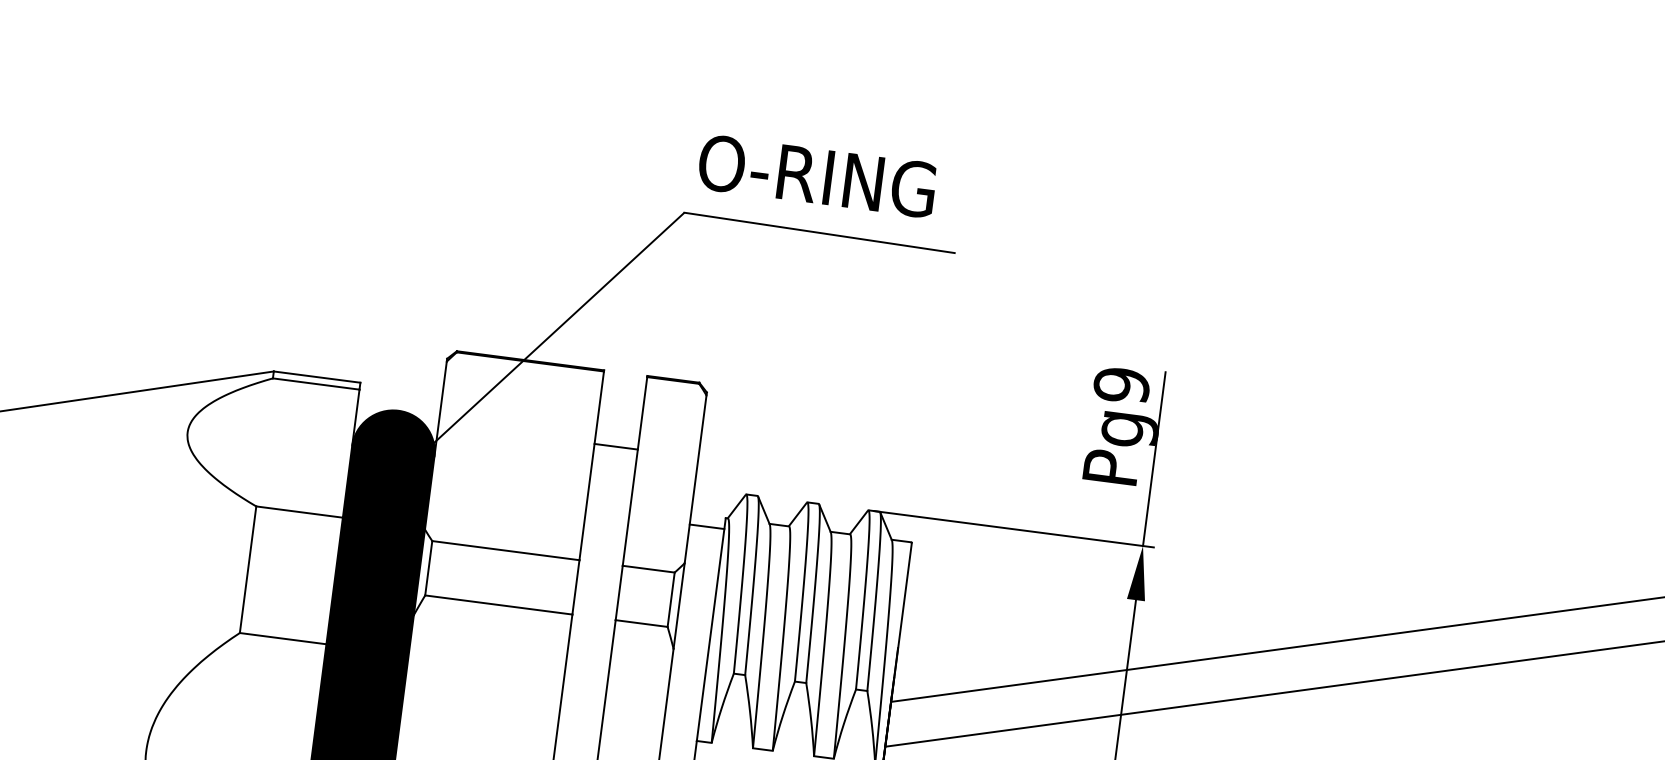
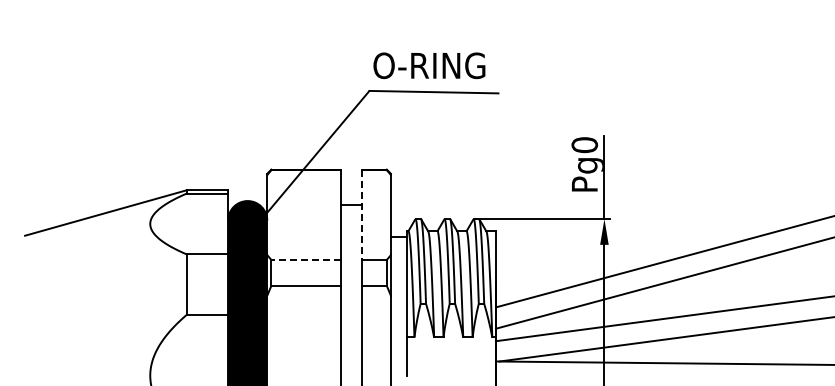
text: (1121, 385) -> (584, 145), Pg9 -> Pg0
line: (635, 472) -> (362, 215), solid -> dashed
line: (504, 549) -> (305, 259), solid -> dashed

